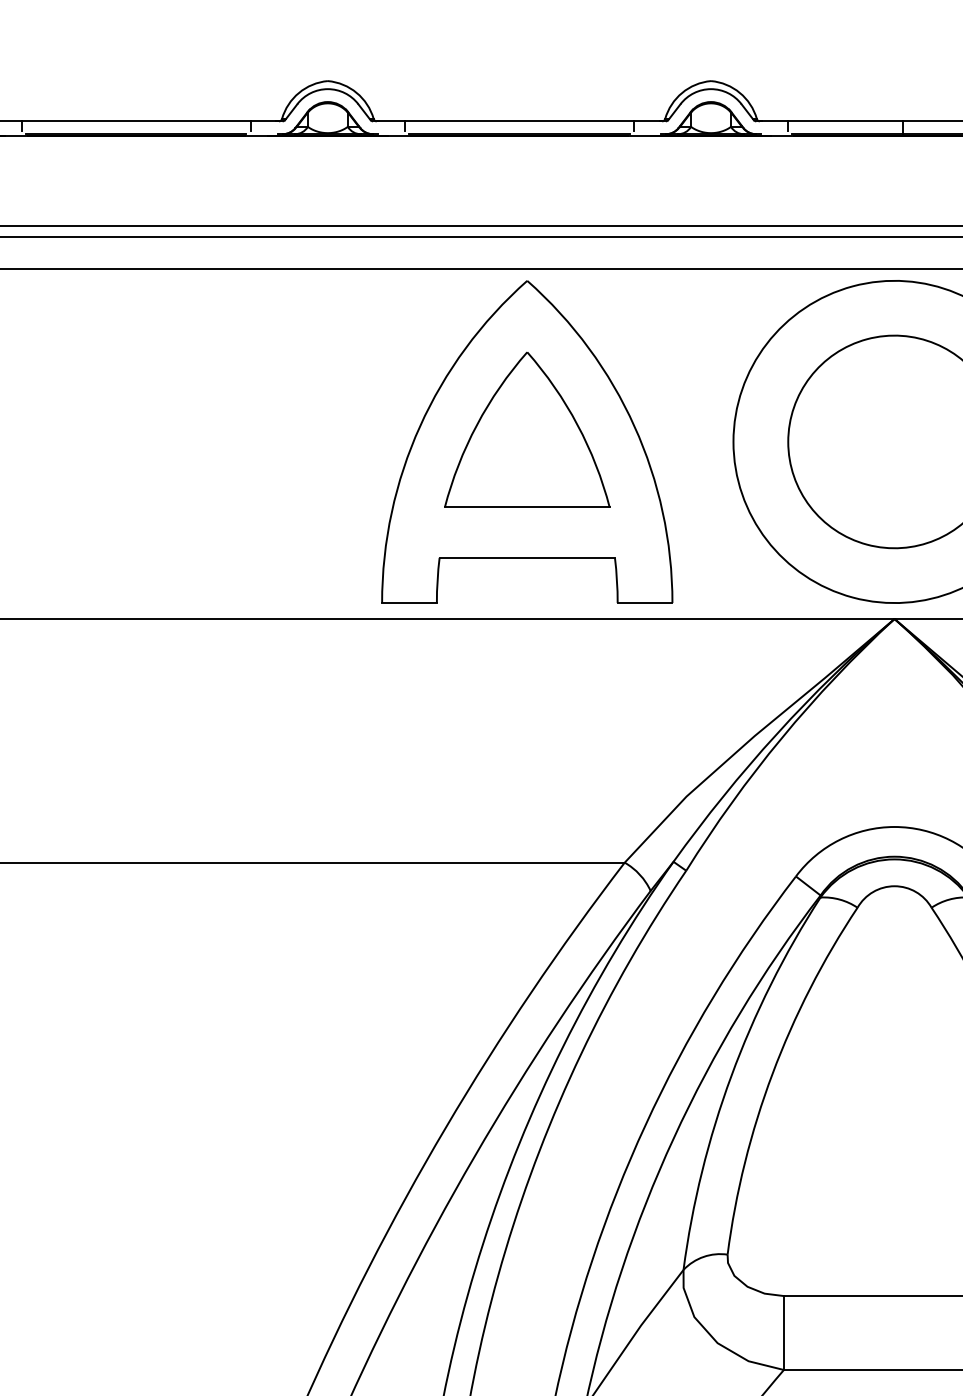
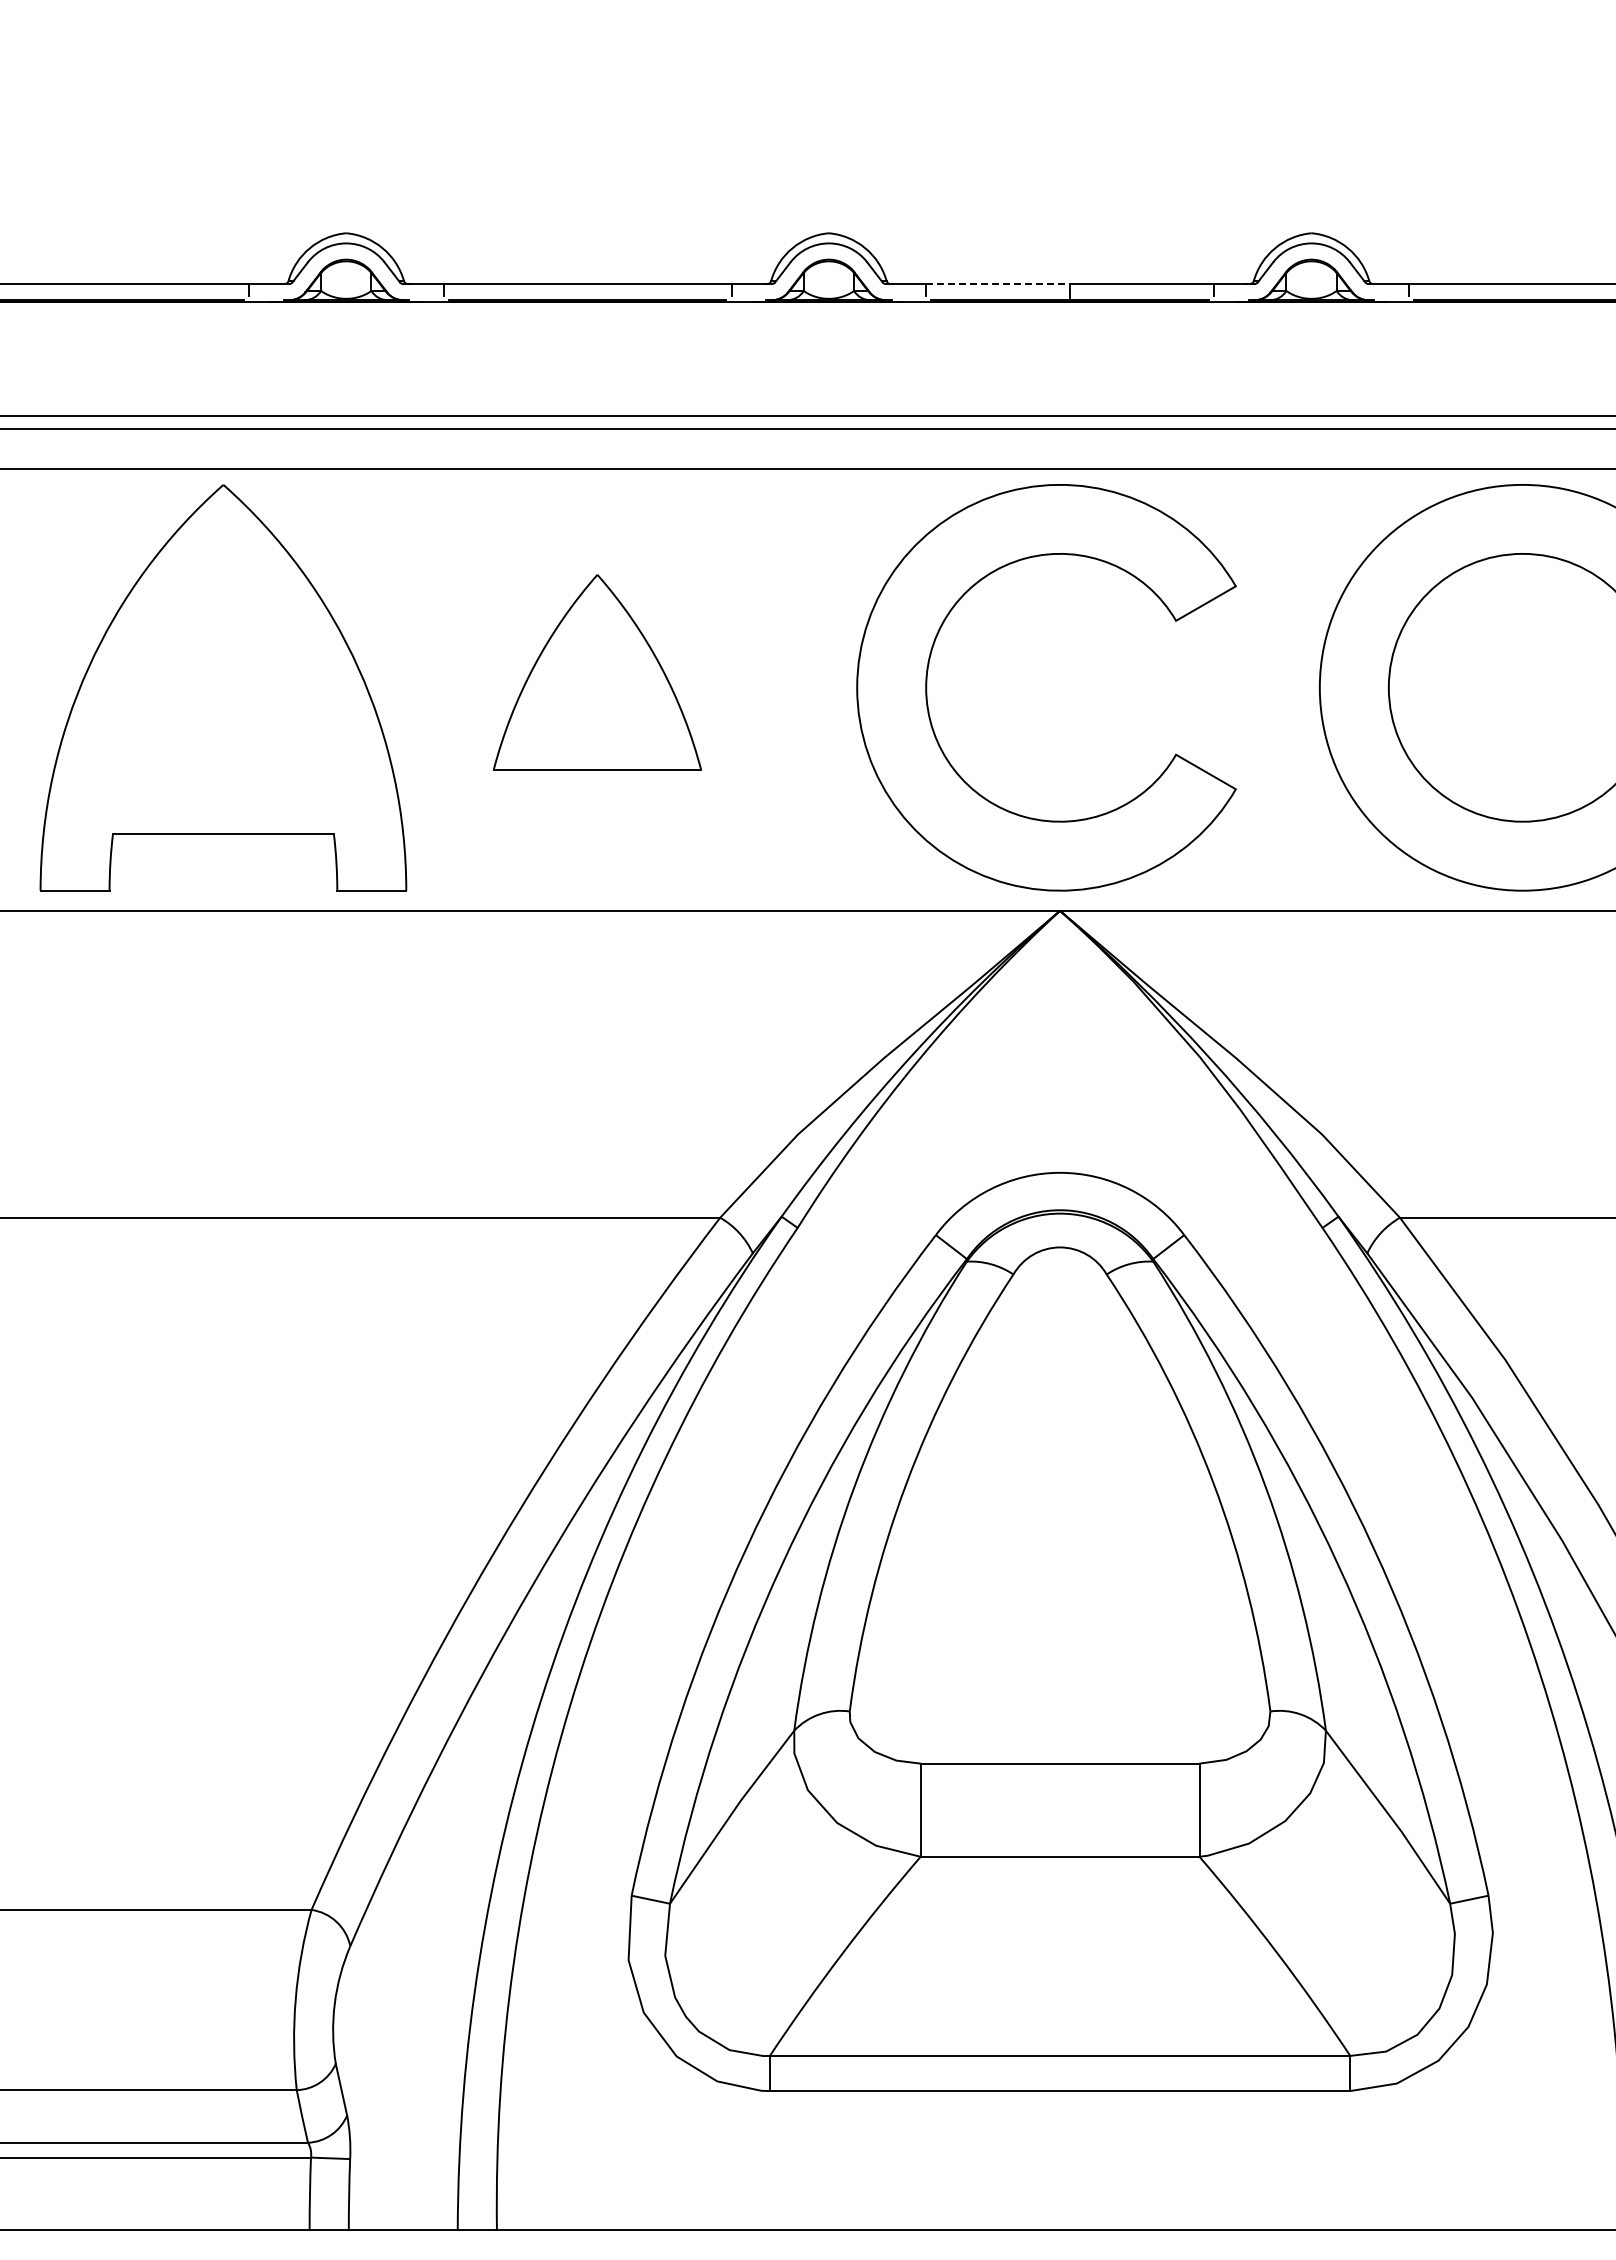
line: (845, 121) -> (998, 284), solid -> dashed
part: (527, 441) -> (223, 687), moved

